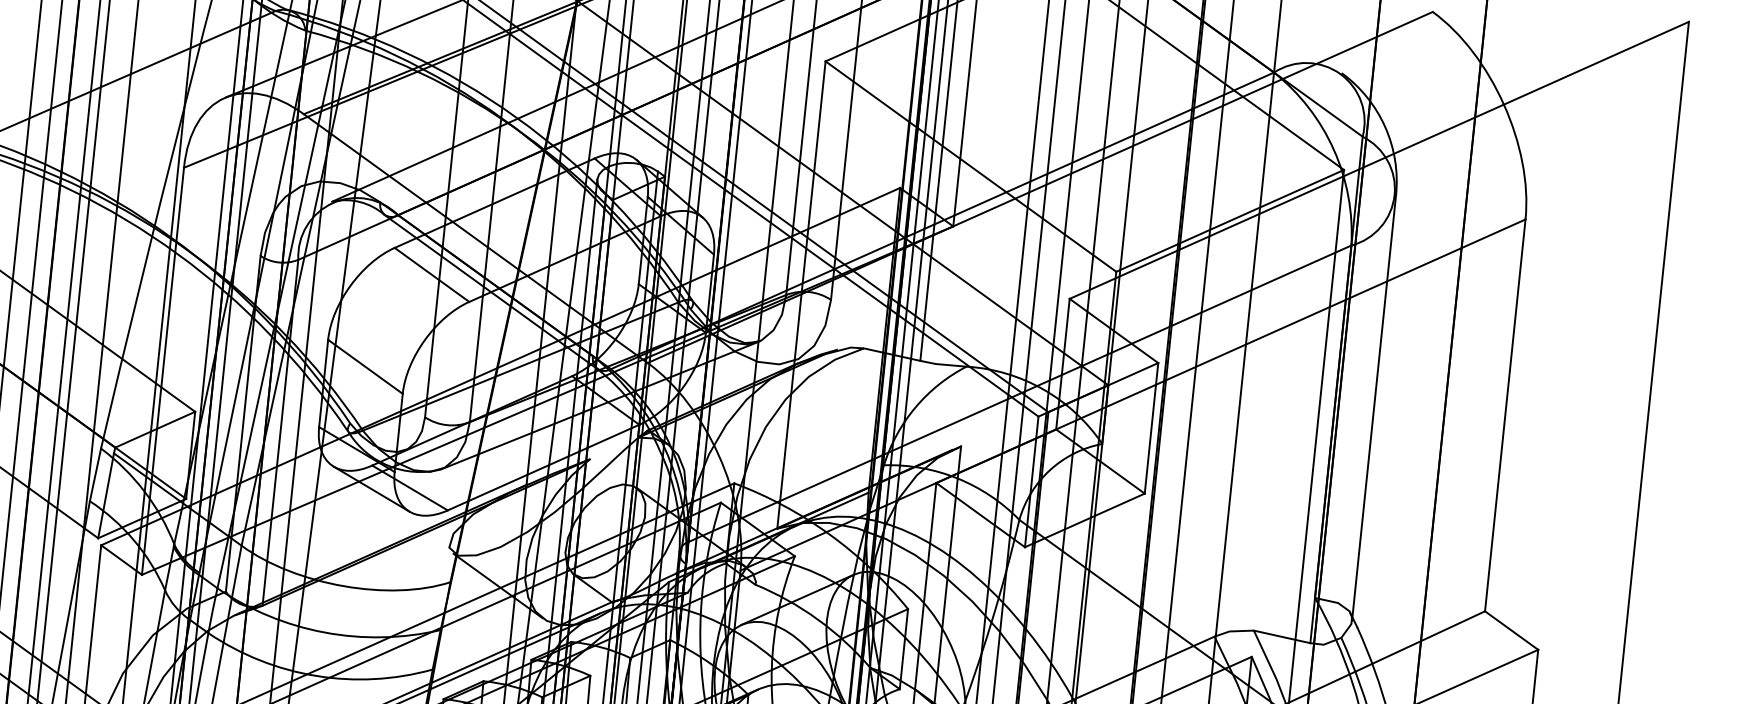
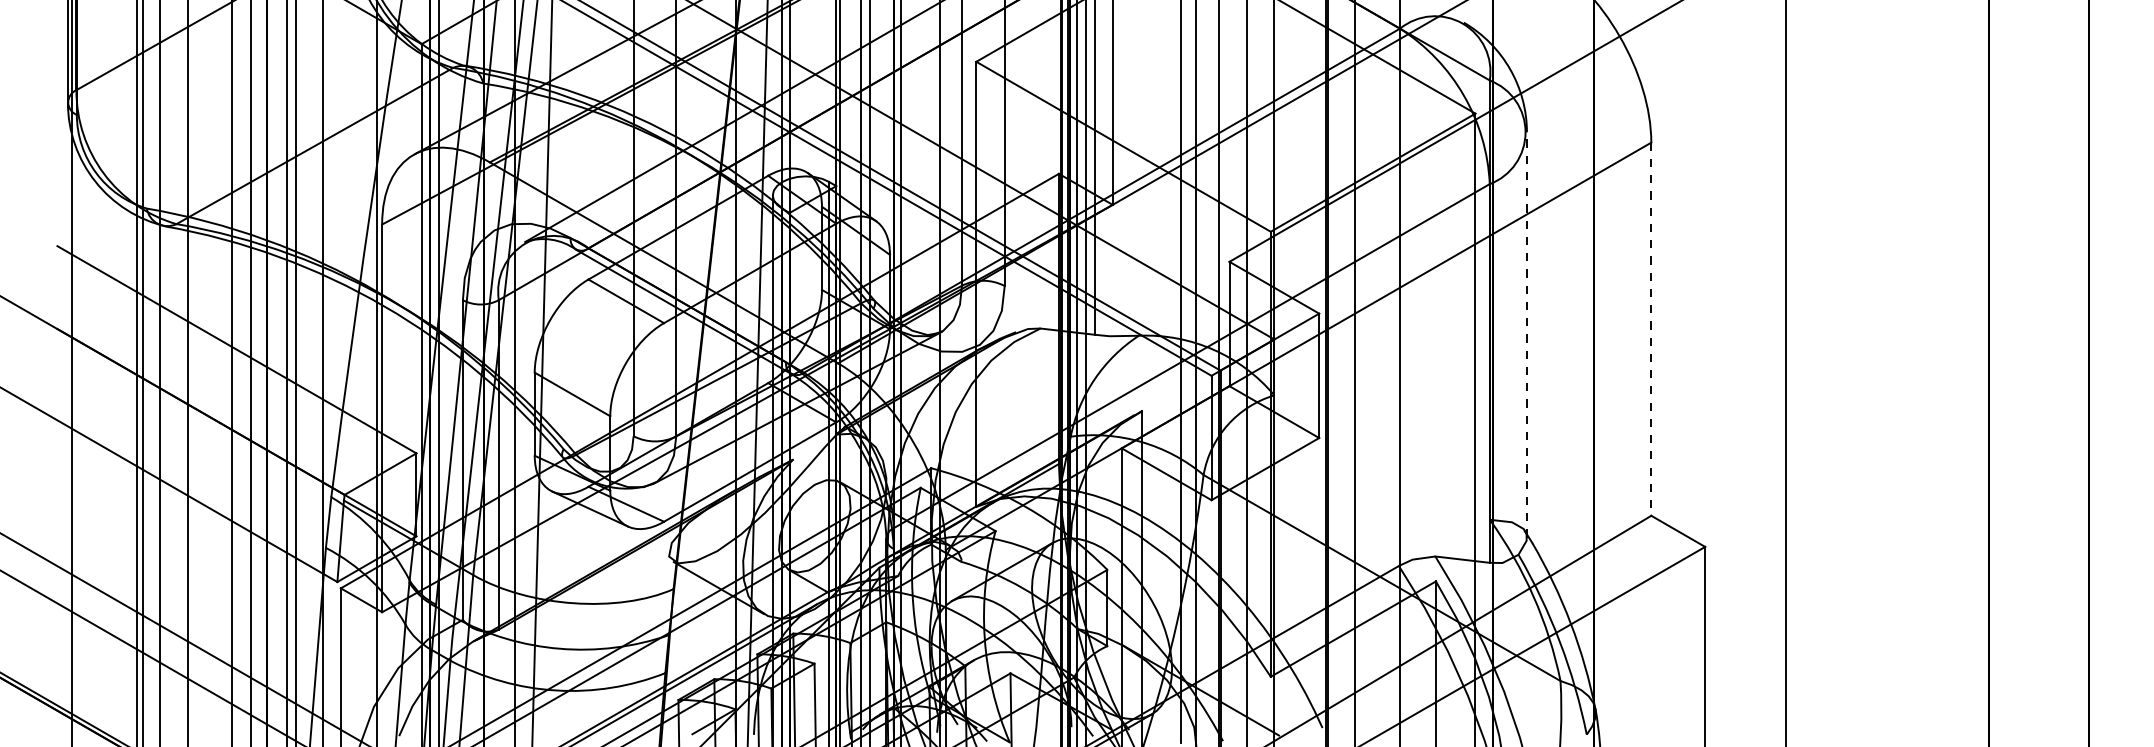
line: (1373, 407) -> (1526, 334), solid -> dashed
line: (1505, 415) -> (1651, 329), solid -> dashed

